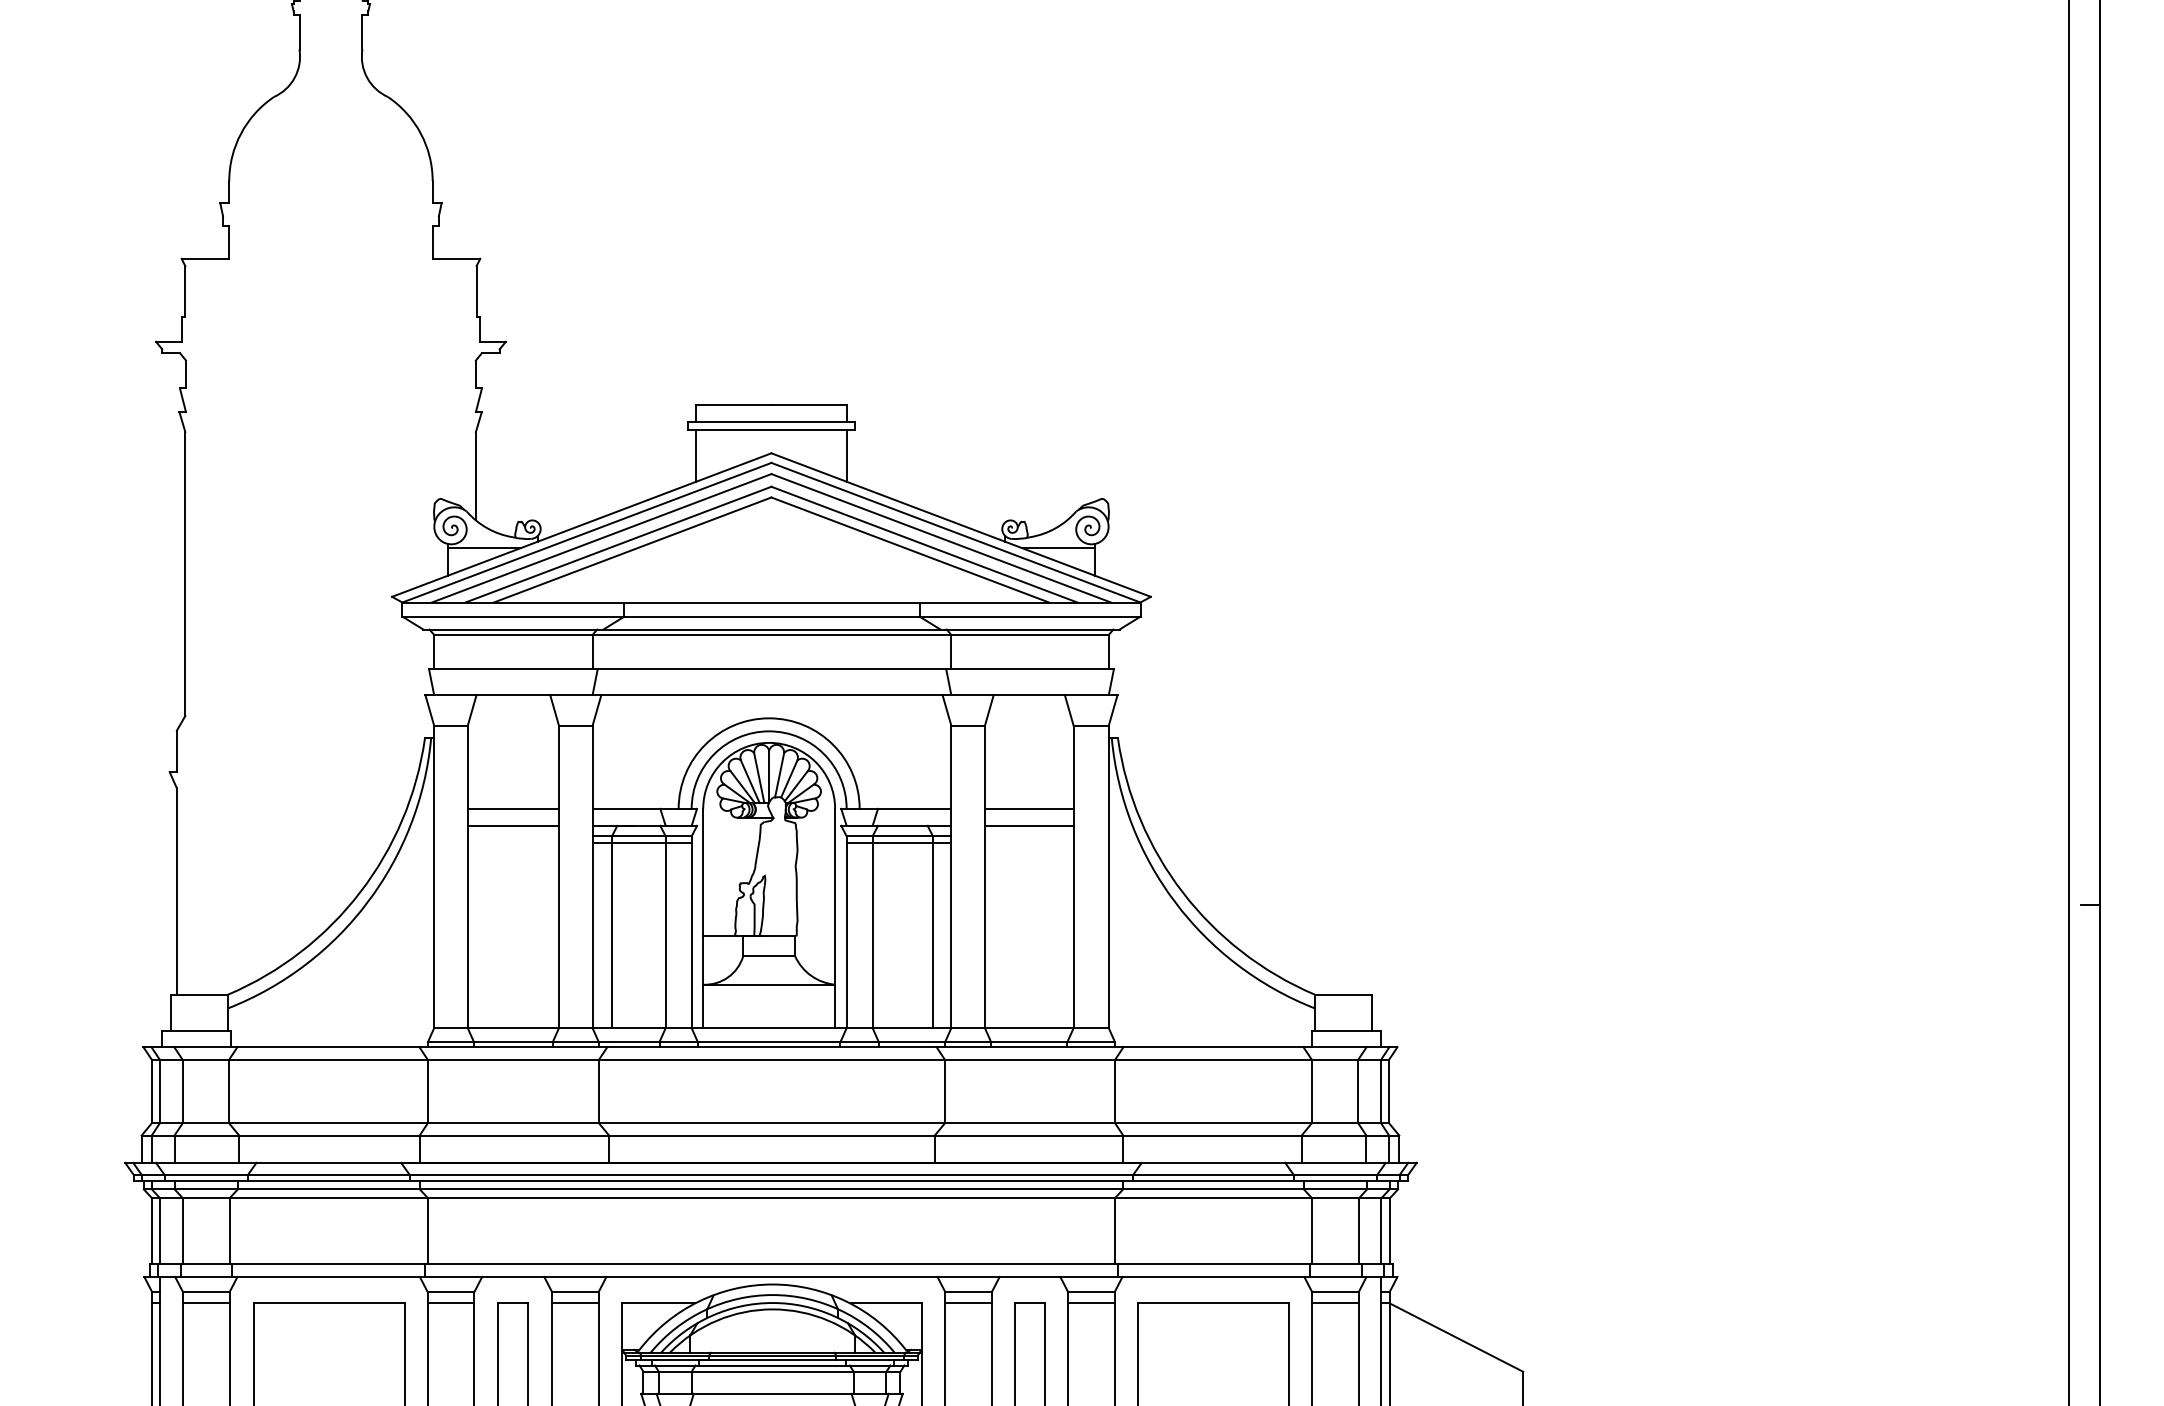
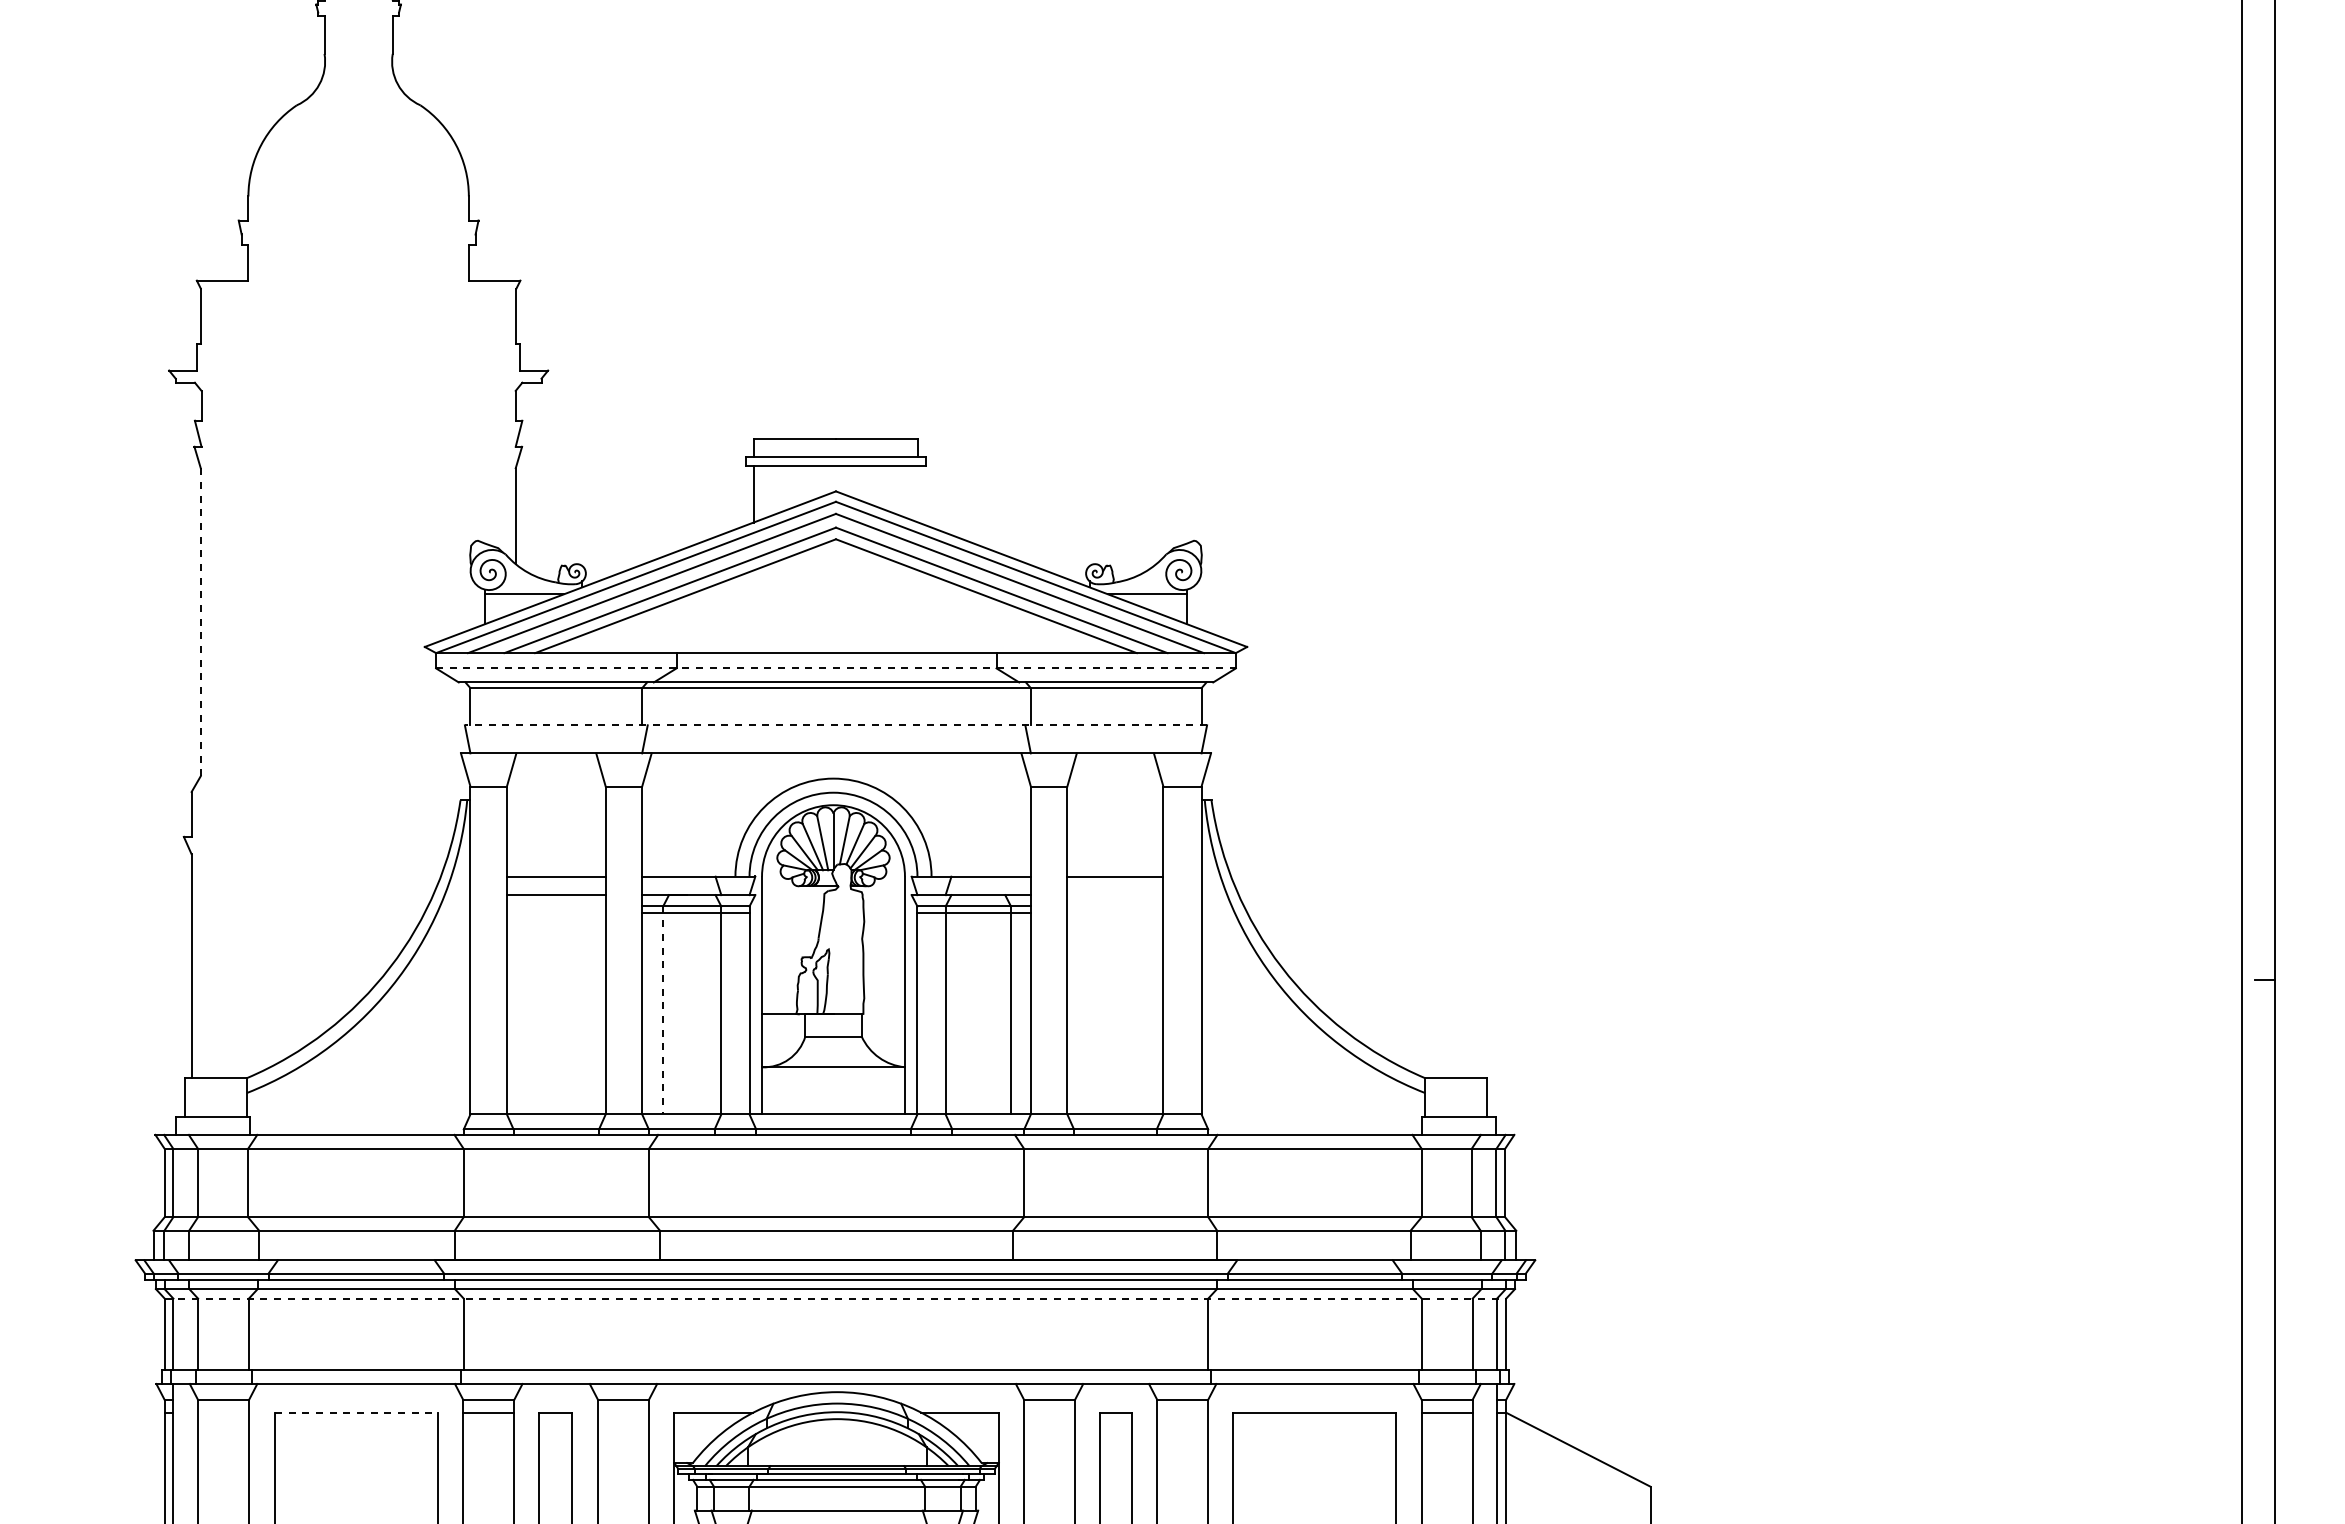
line: (847, 456) -> (918, 494), removed
line: (185, 574) -> (200, 622), solid -> dashed
line: (771, 616) -> (836, 668), solid -> dashed
line: (771, 669) -> (835, 725), solid -> dashed
line: (1029, 826) -> (1115, 895), removed
line: (612, 932) -> (663, 1010), solid -> dashed
line: (771, 1198) -> (835, 1298), solid -> dashed
line: (206, 1303) -> (223, 1412), removed
line: (328, 1303) -> (356, 1412), solid -> dashed
line: (575, 1303) -> (623, 1412), removed
line: (968, 1303) -> (1049, 1412), removed
line: (1091, 1303) -> (1182, 1412), removed

